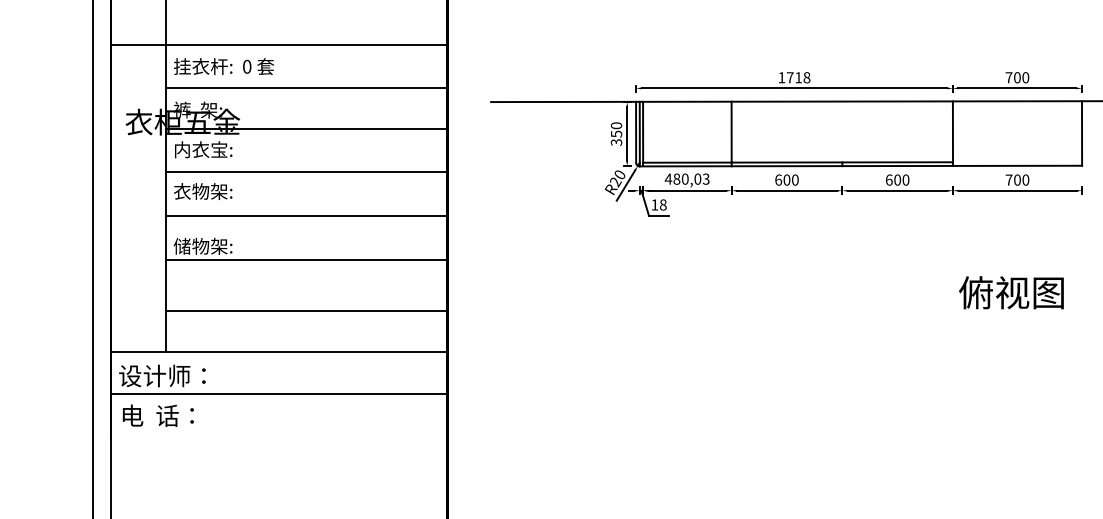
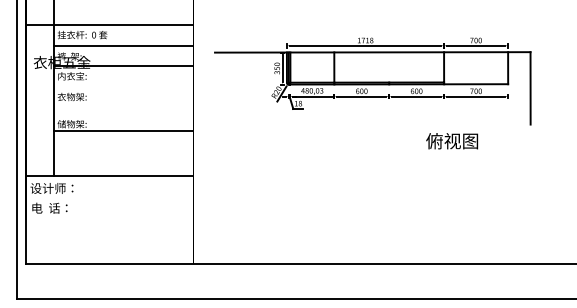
line: (306, 172) -> (123, 87), removed
line: (306, 216) -> (123, 109), removed
text: (1012, 293) -> (452, 141), moved
line: (306, 311) -> (123, 156), removed
line: (278, 394) -> (109, 197), removed

